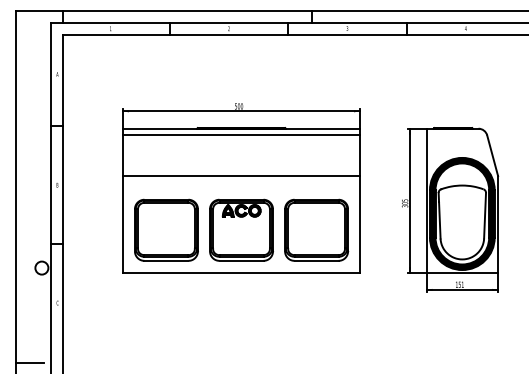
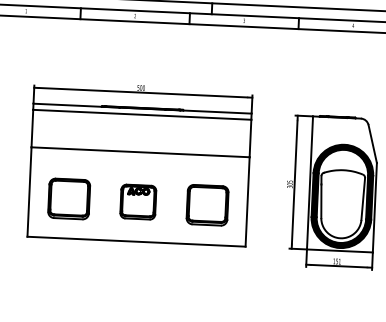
part: (166, 229) -> (69, 198), size x0.7
part: (241, 229) -> (138, 201), size x0.6
part: (316, 229) -> (207, 204), size x0.7

